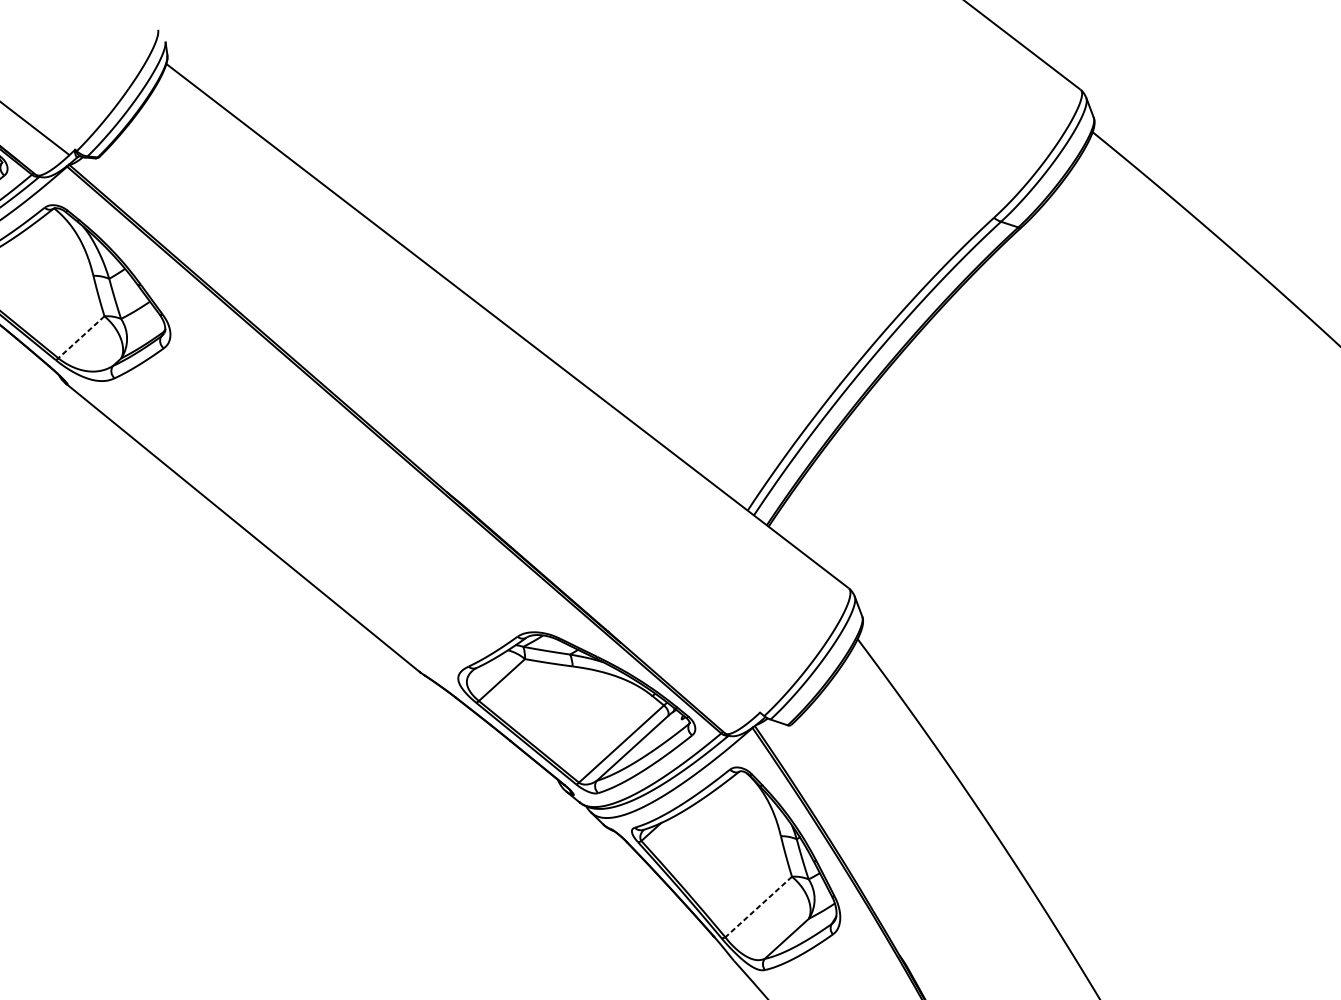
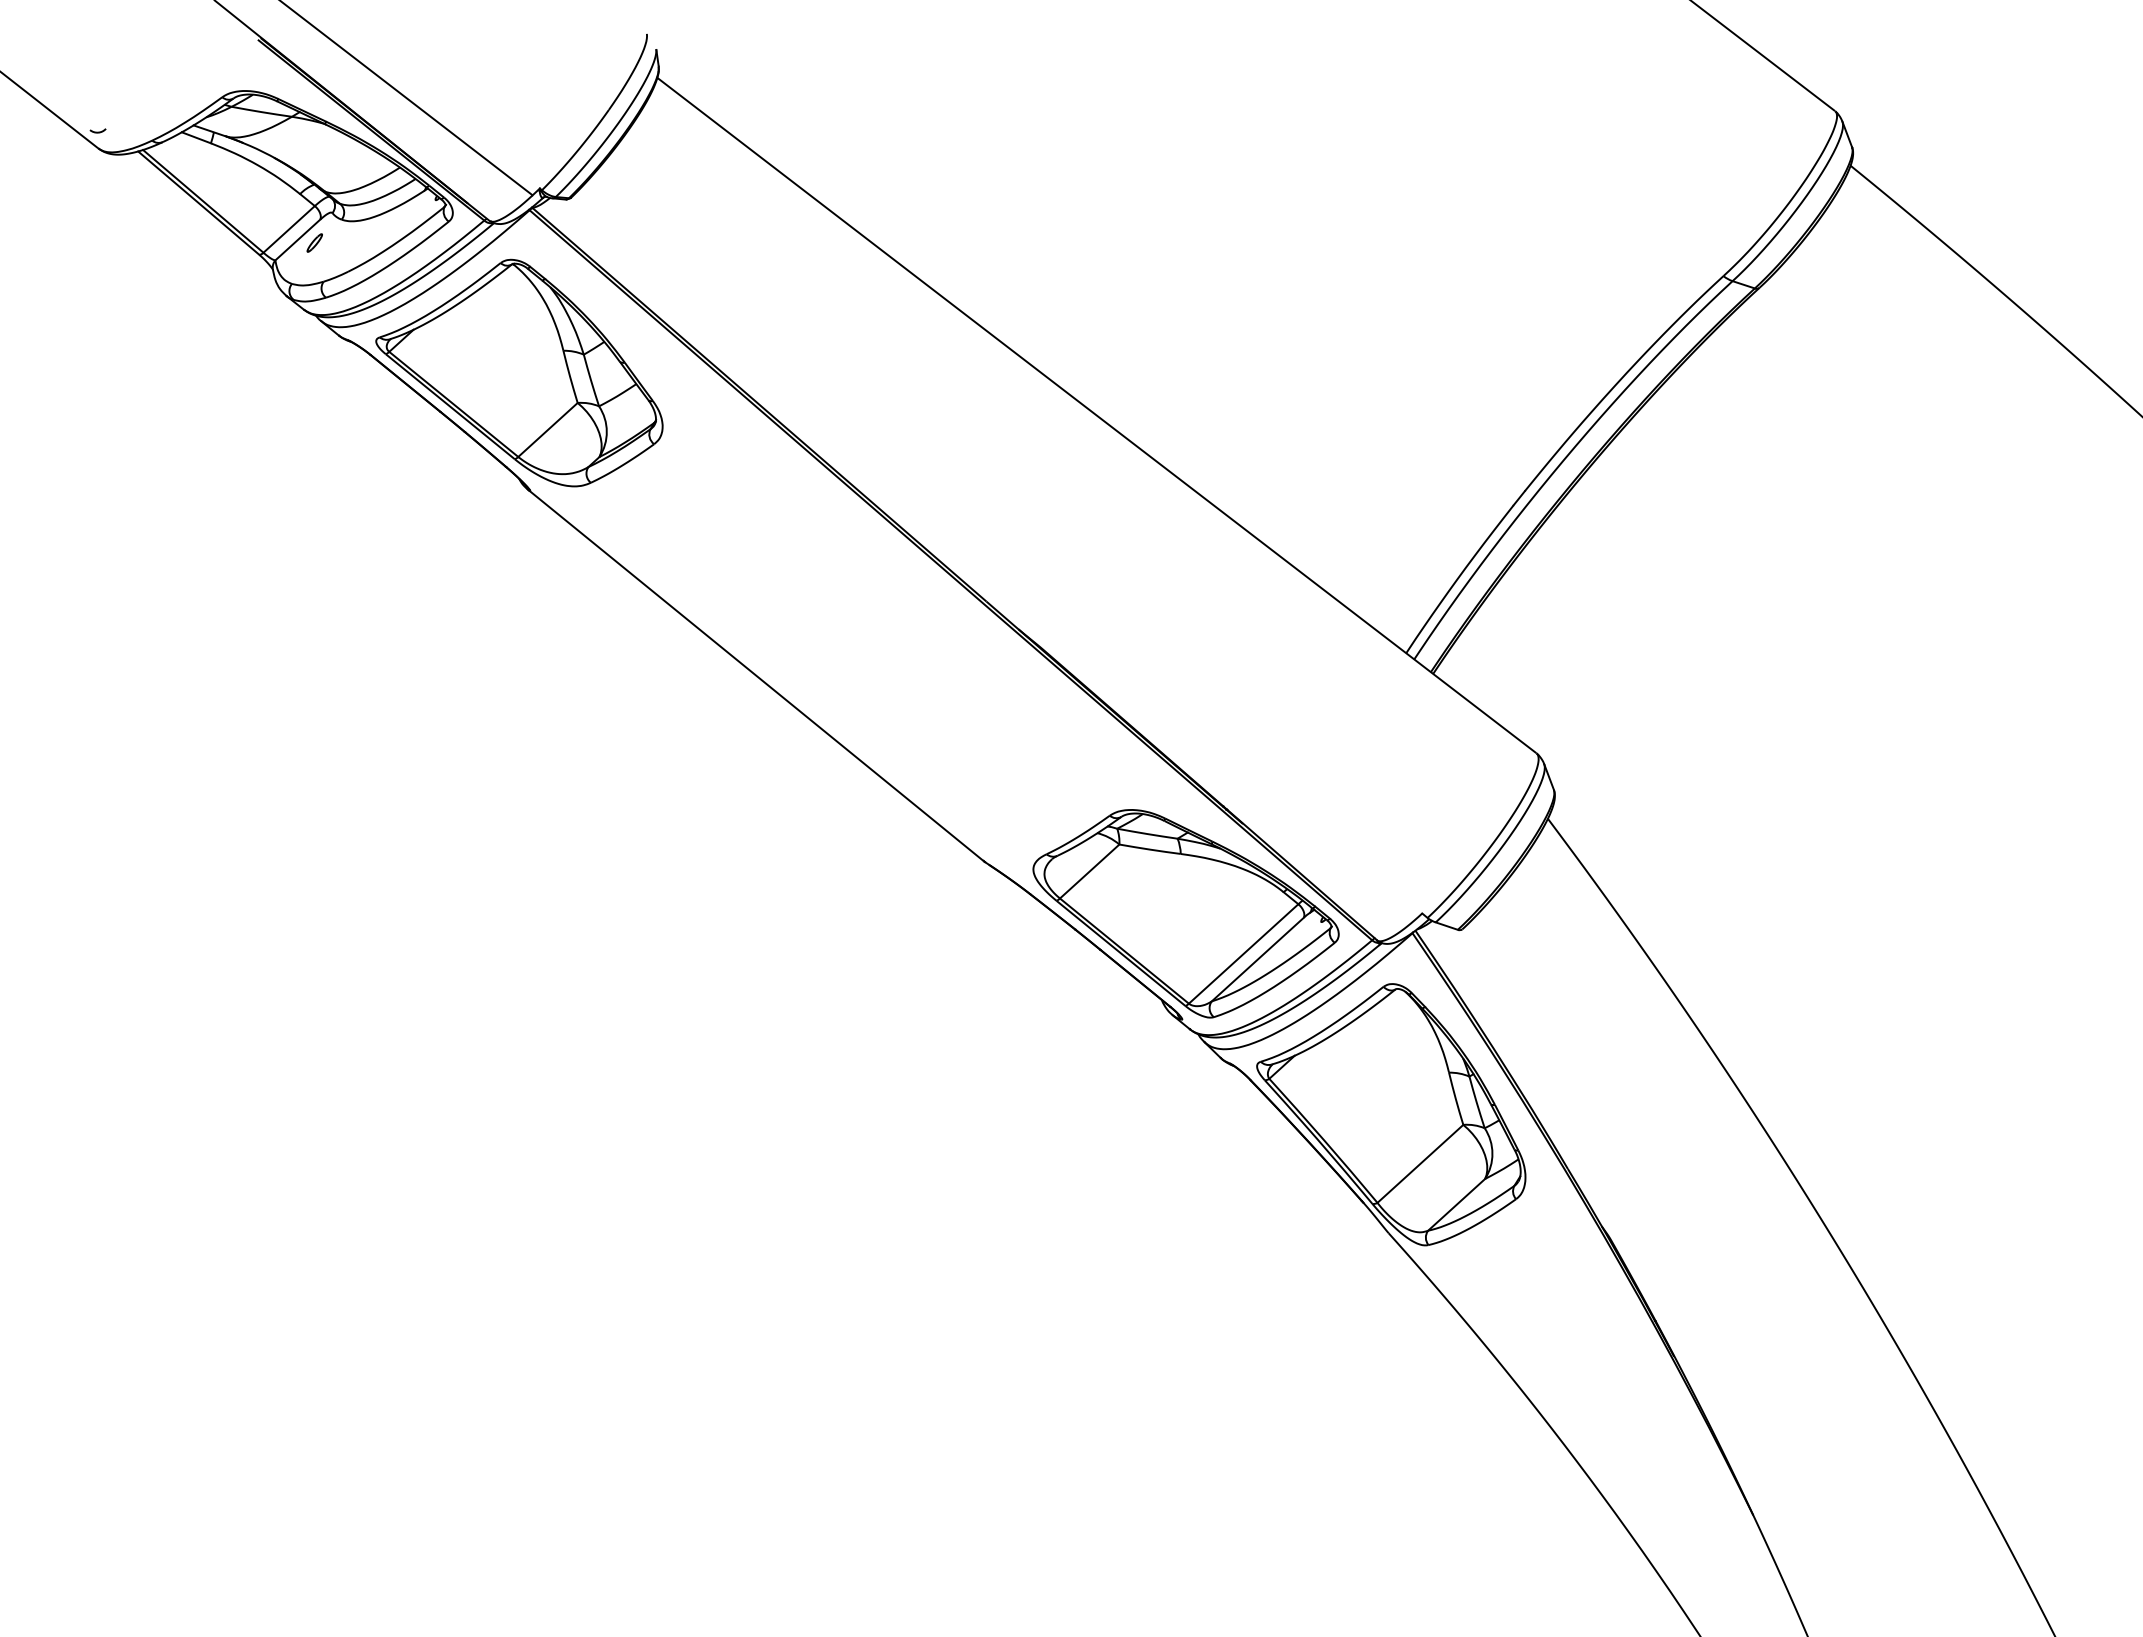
line: (81, 337) -> (547, 430), dashed -> solid
line: (758, 906) -> (1420, 1163), dashed -> solid

